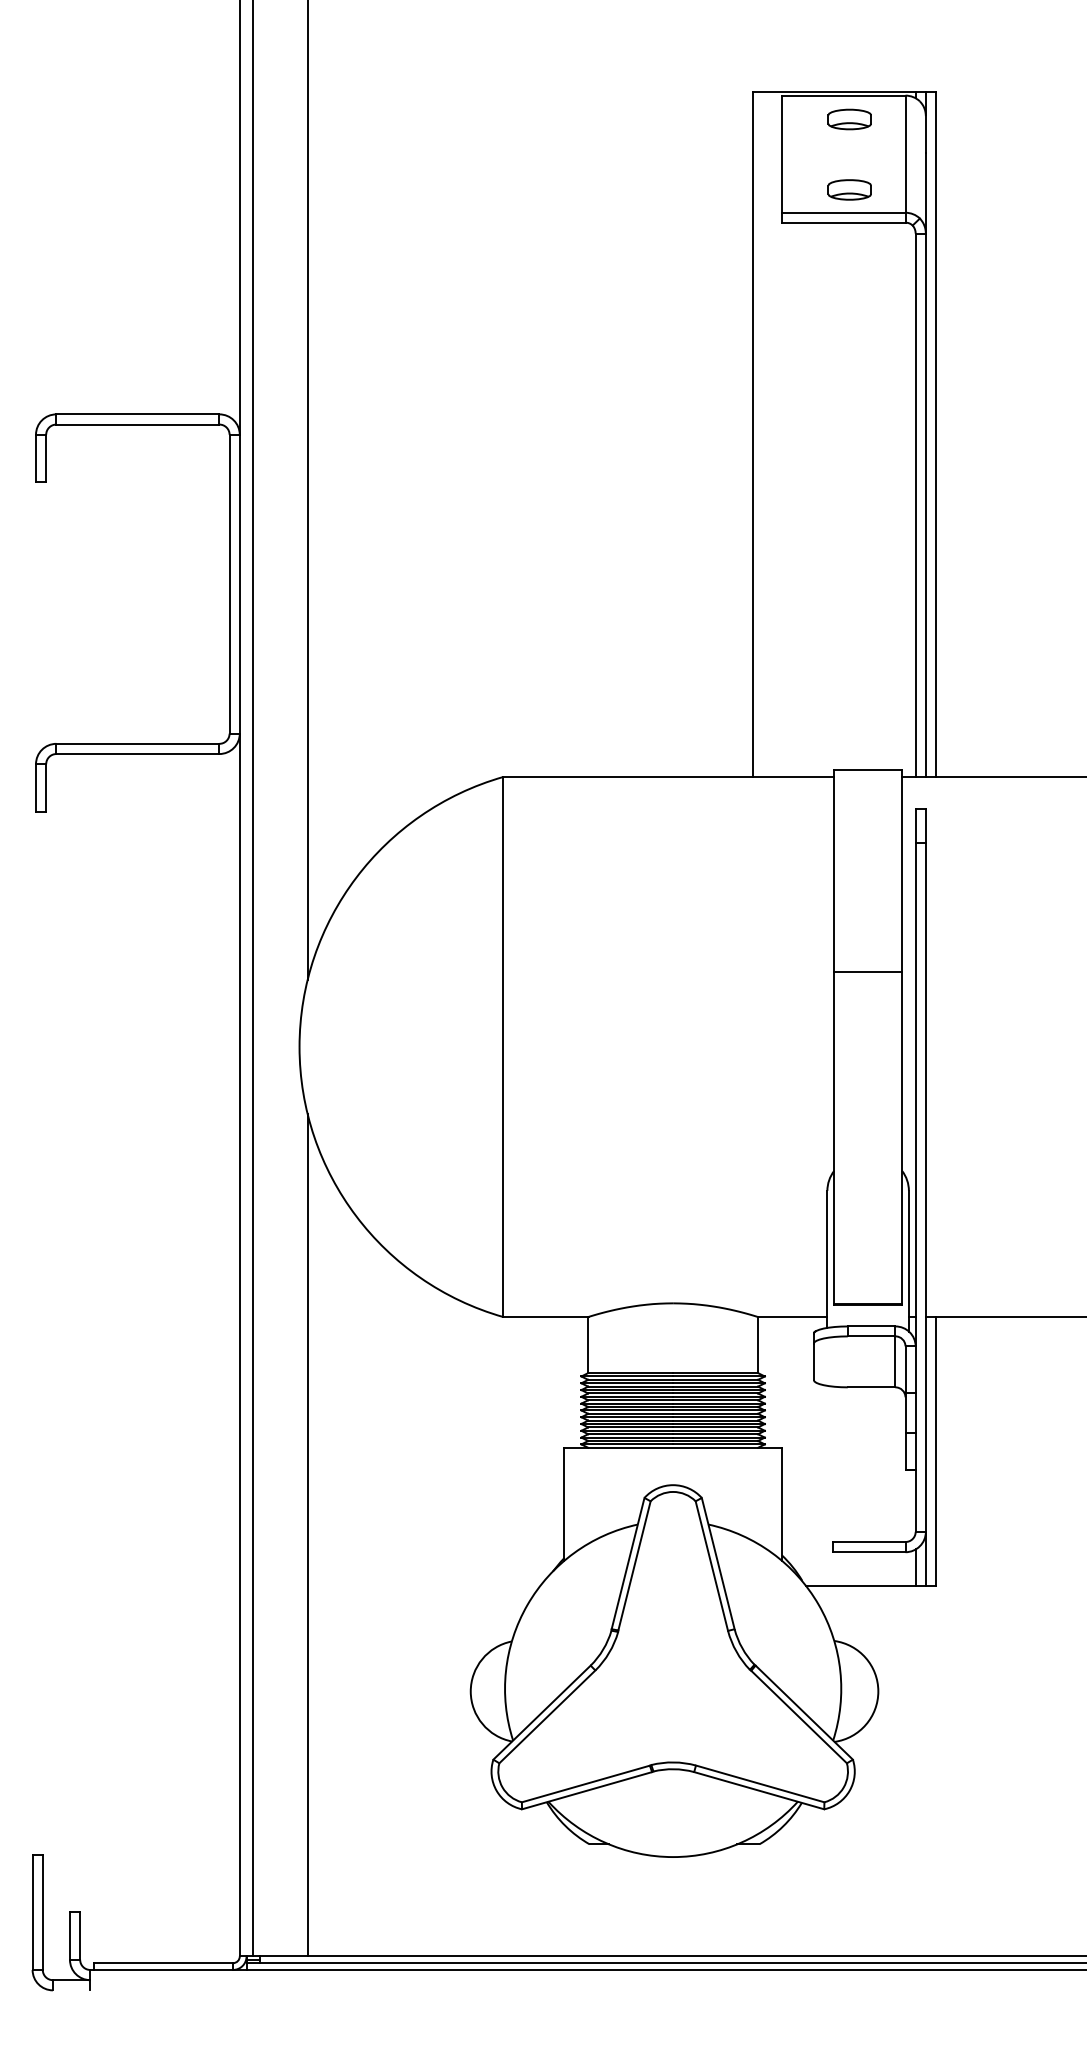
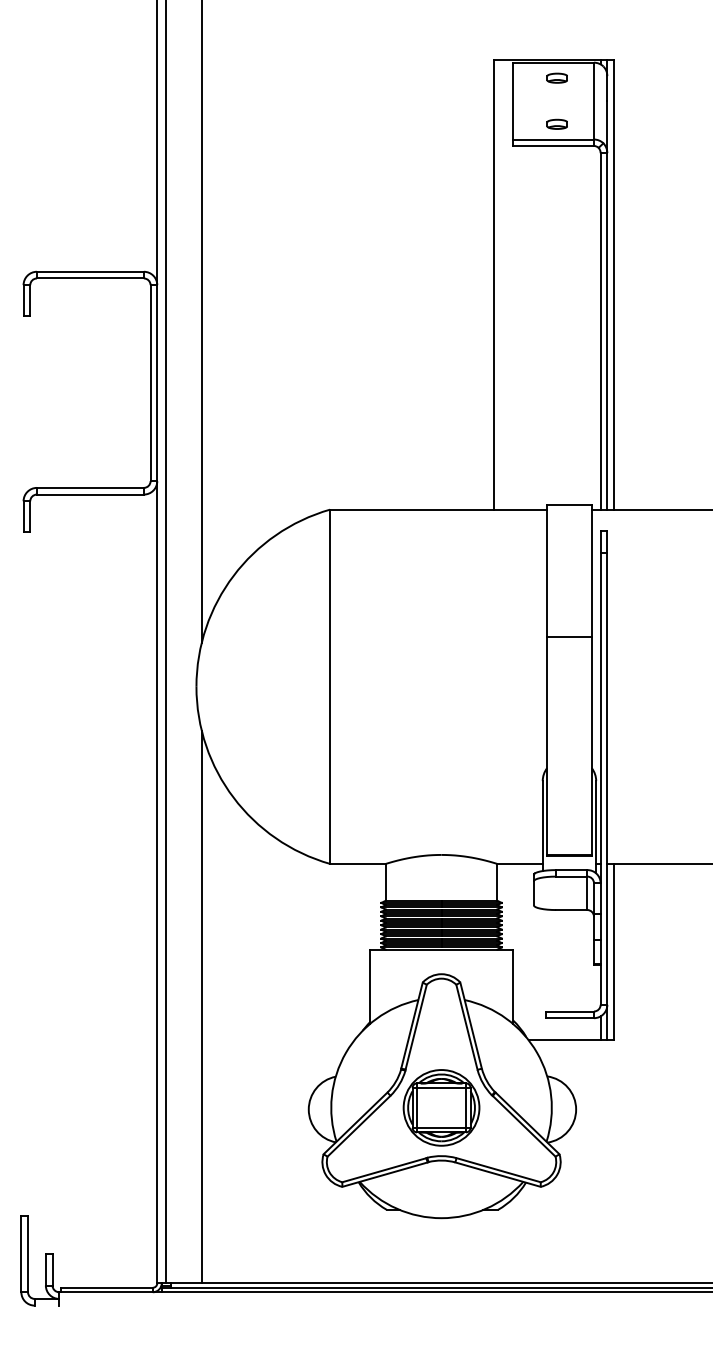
part: (848, 118) -> (556, 77), size x0.71
part: (848, 188) -> (556, 123), size x0.71
part: (673, 1688) -> (441, 1107), added

